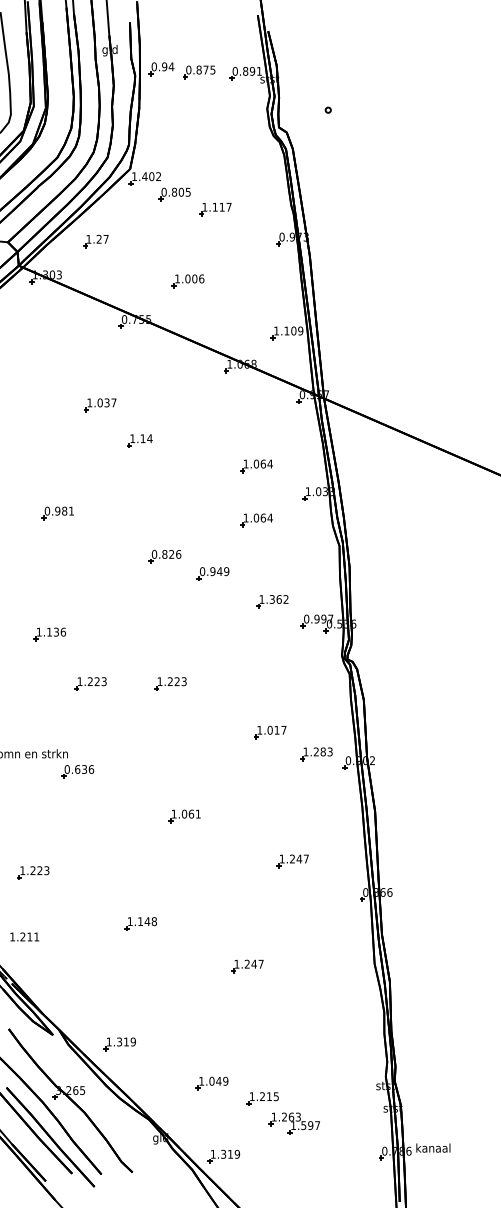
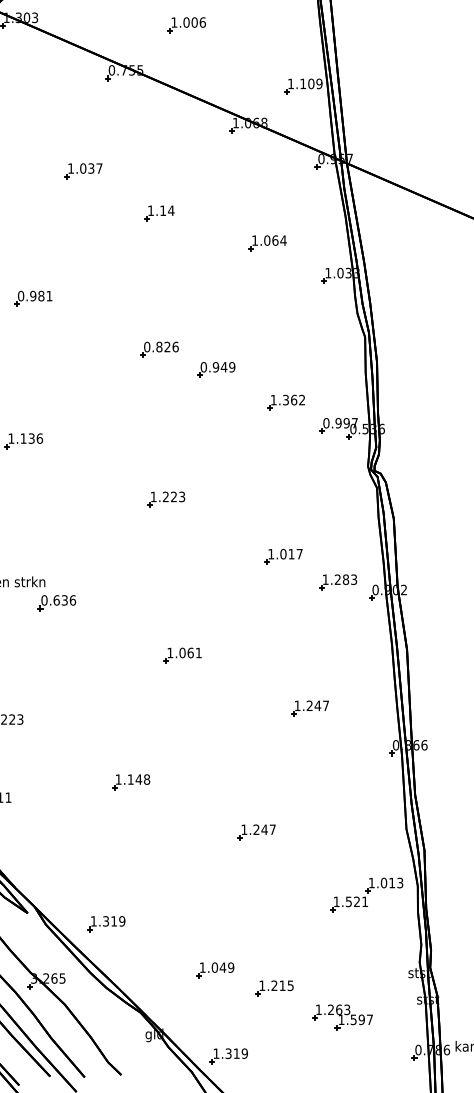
part: (139, 440) -> (158, 212), moved
part: (256, 520) -> (267, 307), removed
part: (90, 683) -> (71, 499), removed
part: (340, 1019) -> (366, 894), added
part: (294, 1123) -> (342, 1017), moved

